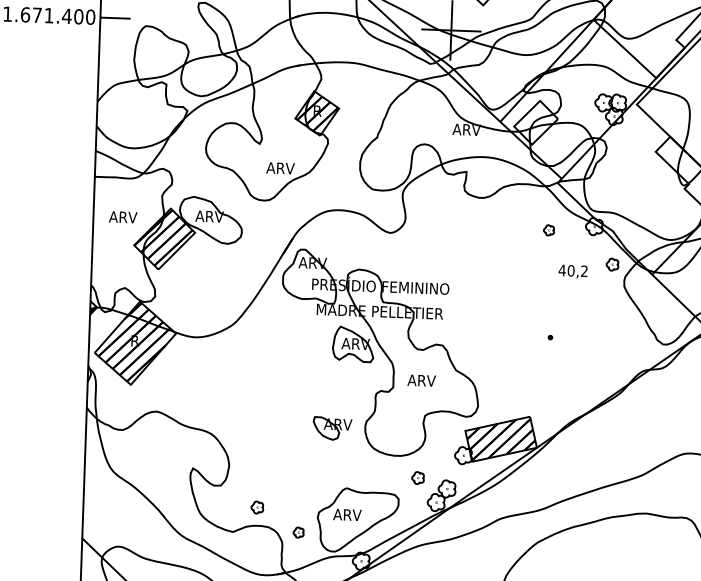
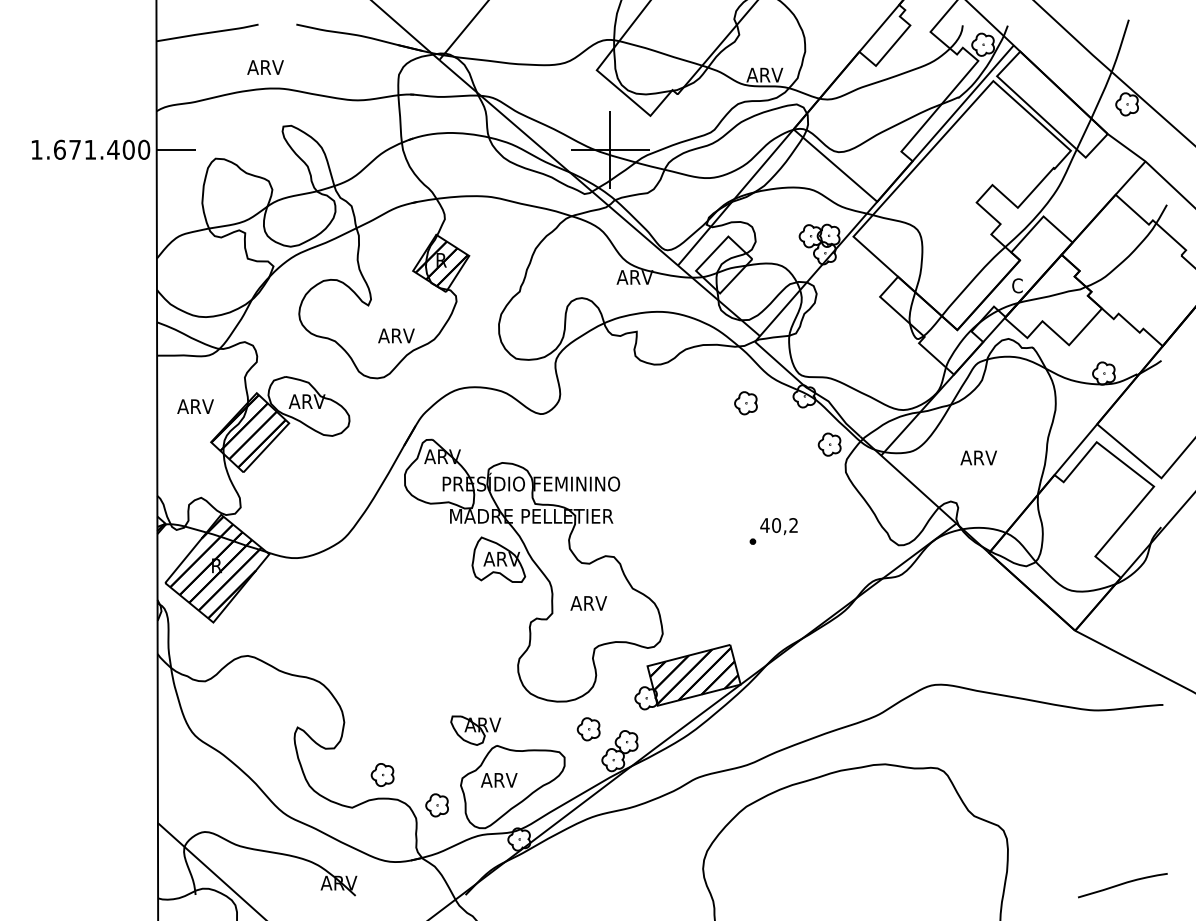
part: (548, 230) -> (745, 403), size x1.67
part: (612, 264) -> (829, 444), size x1.43
text: (572, 271) -> (778, 526), moved
part: (332, 428) -> (475, 730), moved
part: (417, 478) -> (588, 729), size x1.43
part: (257, 507) -> (382, 774), size x1.43
part: (298, 532) -> (436, 805), size x1.67

